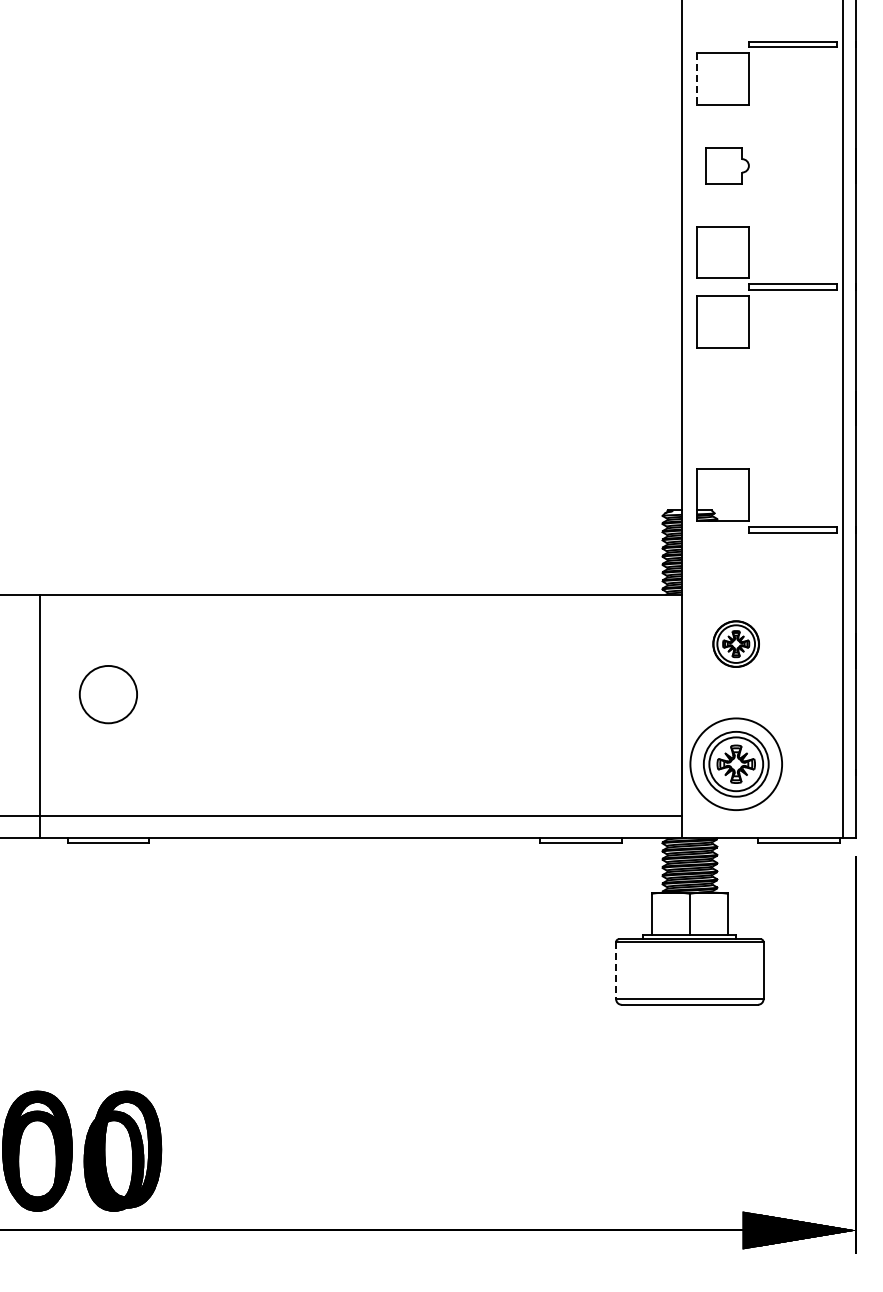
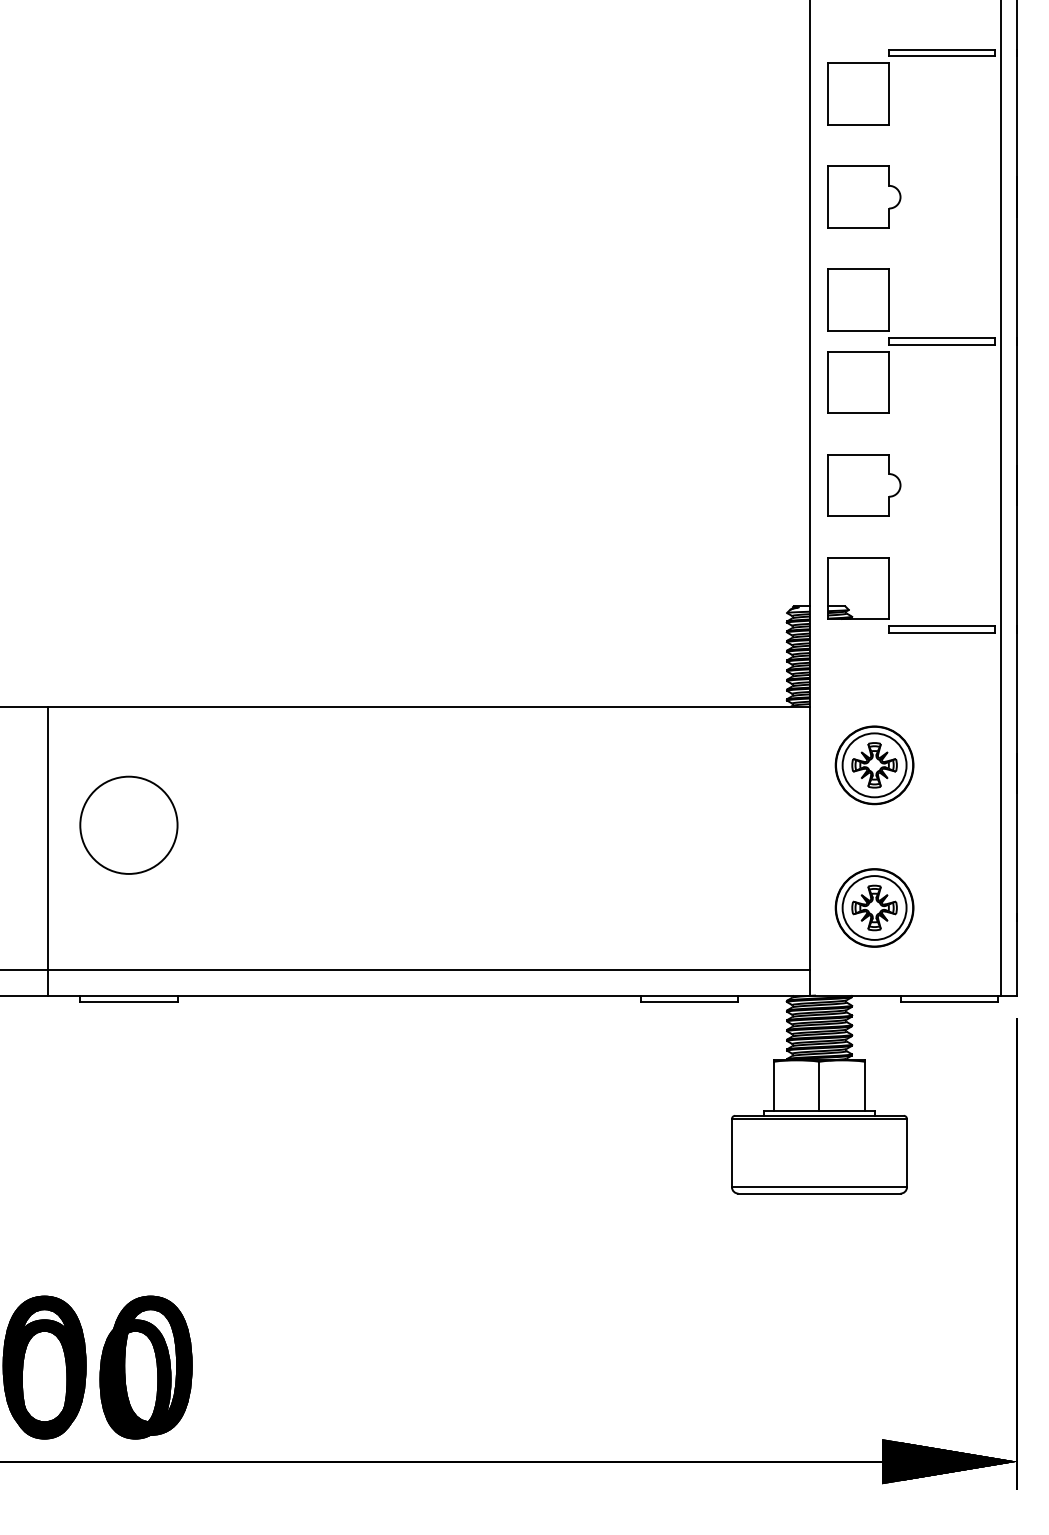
line: (696, 79) -> (827, 94), dashed -> solid
part: (727, 165) -> (864, 196), size x1.43
part: (727, 408) -> (864, 485), added
part: (735, 643) -> (873, 764), size x1.43
circle: (108, 694) -> (128, 825), size x1.43
circle: (736, 764) -> (874, 908), size x0.71
line: (616, 970) -> (732, 1152), dashed -> solid

